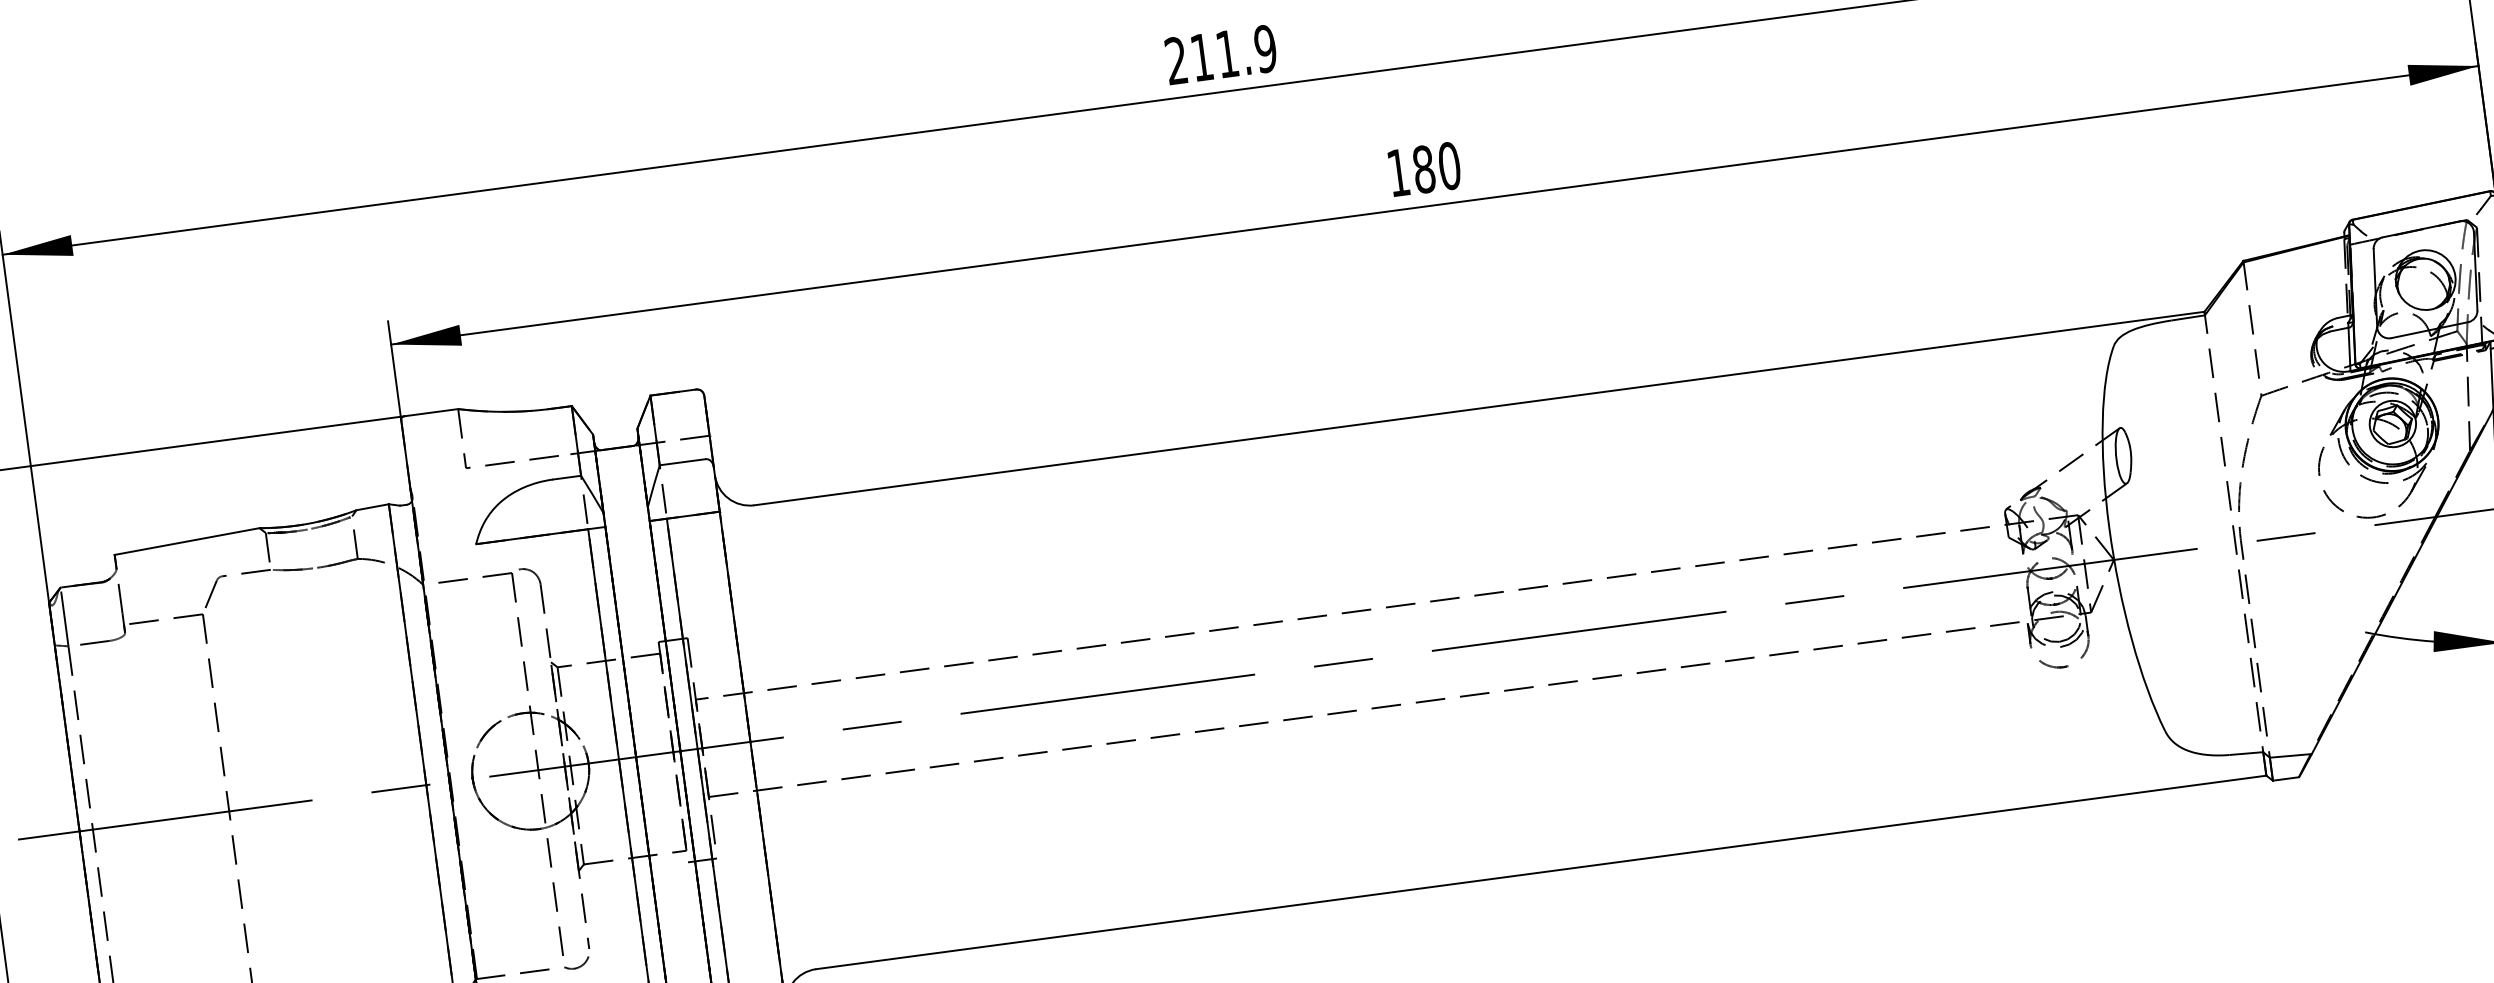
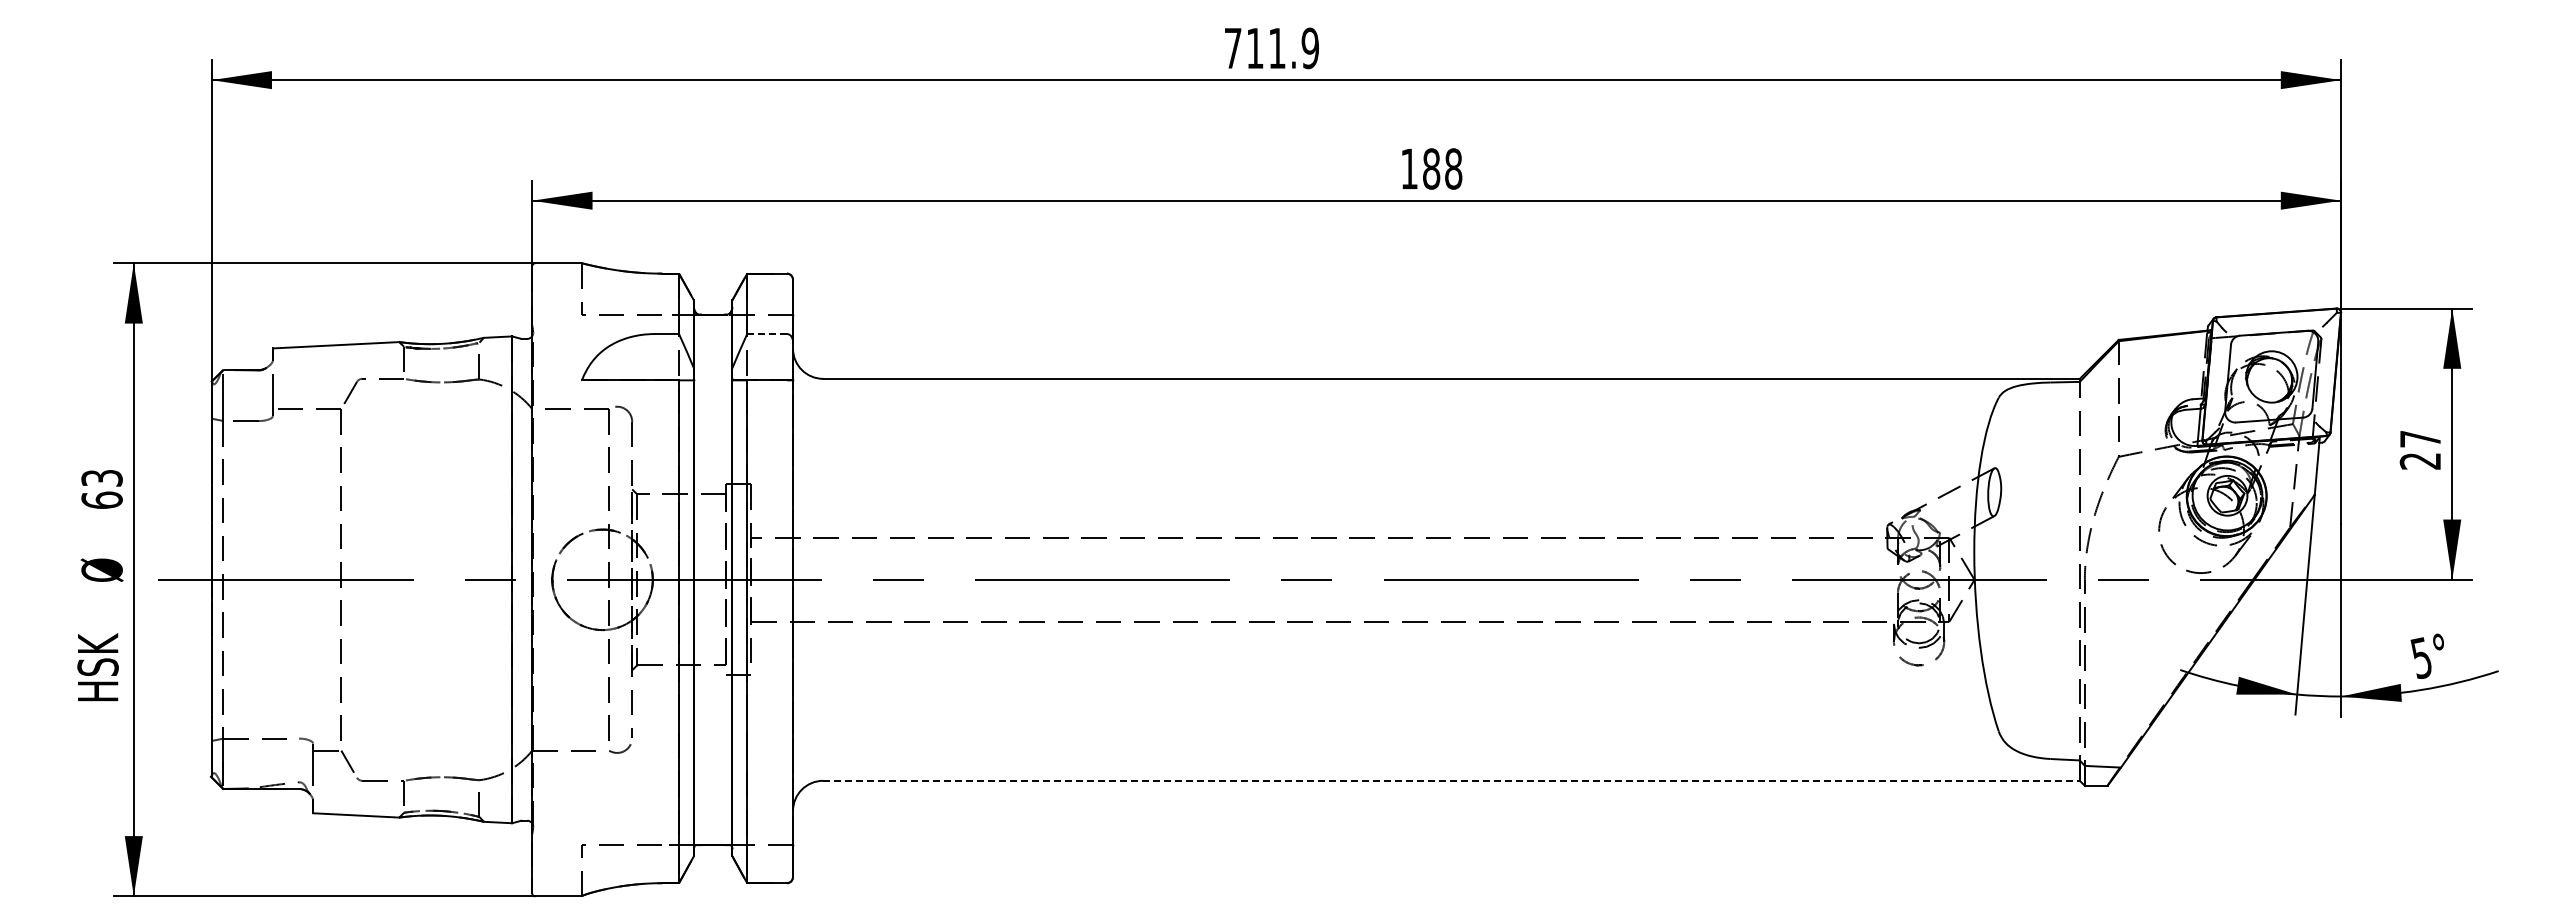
text: (1175, 59) -> (1232, 47), 211.9 -> 711.9
text: (1449, 165) -> (1453, 168), 180 -> 188
line: (683, 462) -> (767, 334), solid -> dashed
line: (1542, 871) -> (1452, 780), solid -> dashed

